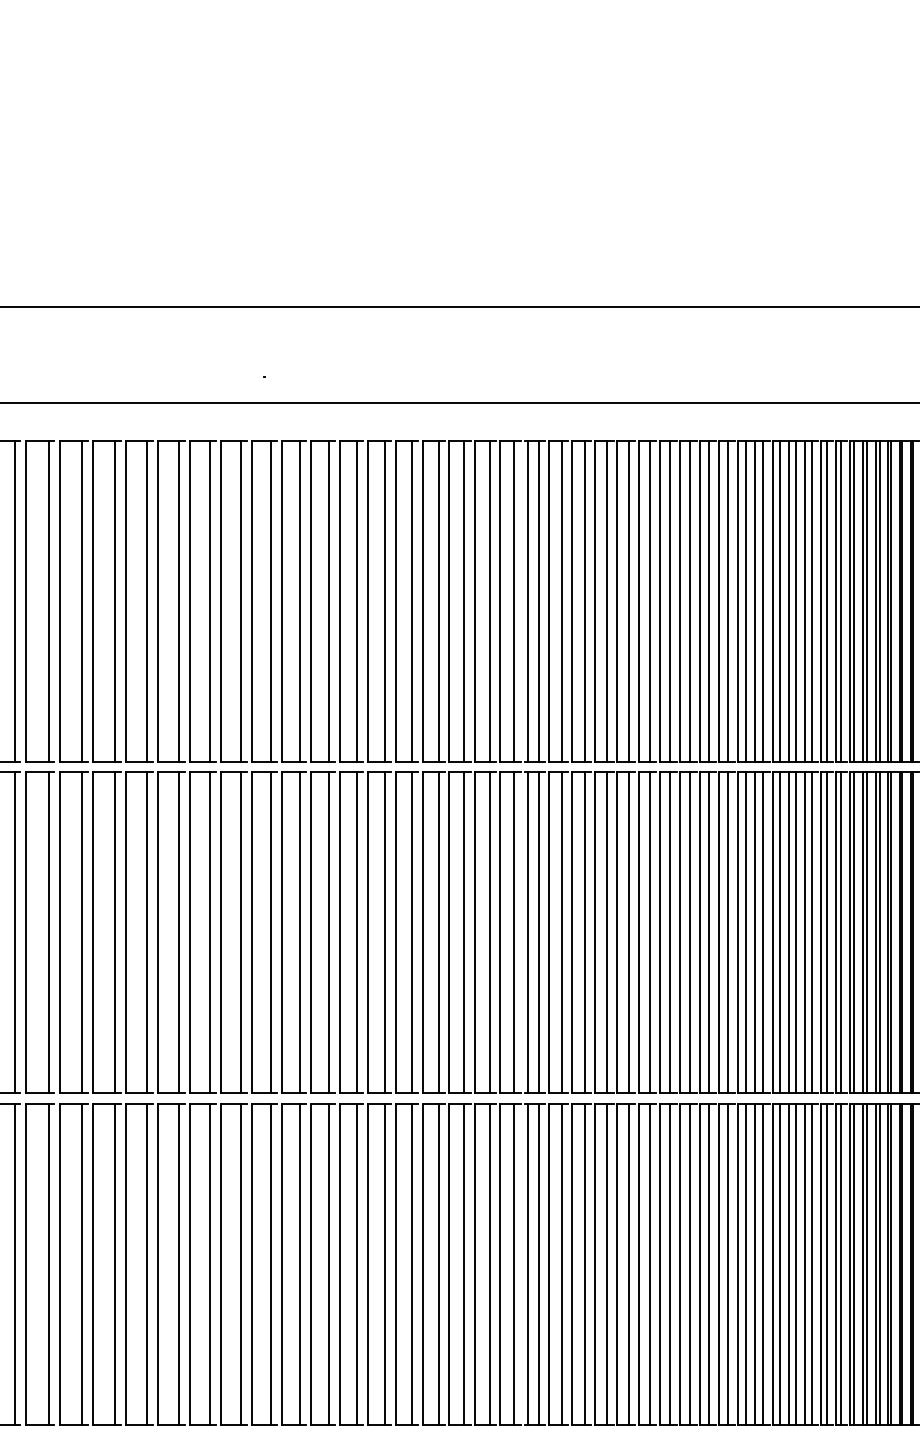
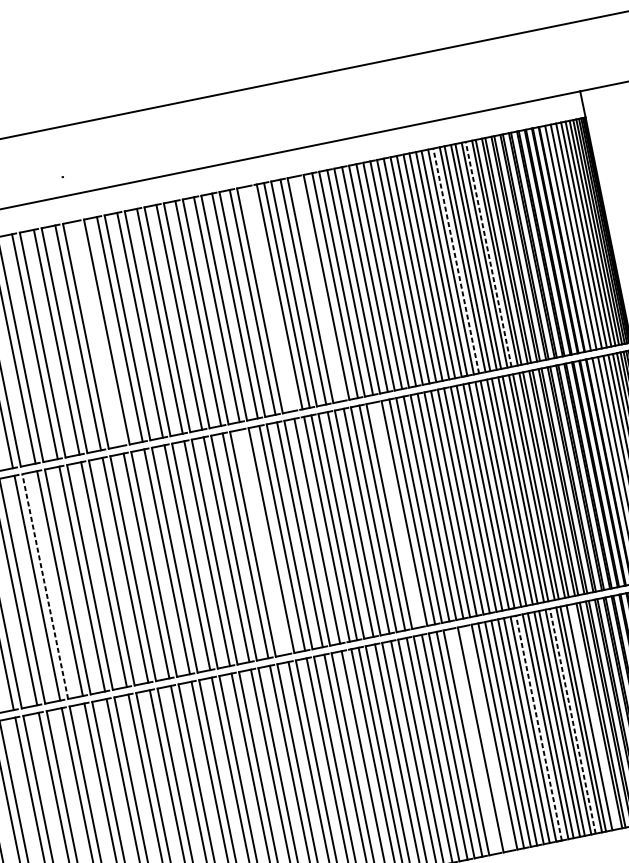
line: (270, 600) -> (99, 333), removed
line: (514, 600) -> (269, 298), removed
line: (584, 600) -> (318, 288), removed
line: (780, 600) -> (456, 260), solid -> dashed
line: (826, 600) -> (488, 253), solid -> dashed
line: (126, 932) -> (45, 586), solid -> dashed
line: (438, 932) -> (264, 541), removed
line: (628, 932) -> (397, 514), removed
line: (670, 1264) -> (473, 741), removed
line: (690, 1264) -> (487, 738), removed
line: (763, 1264) -> (539, 728), solid -> dashed
line: (811, 1264) -> (572, 721), solid -> dashed
line: (840, 1264) -> (592, 717), removed

